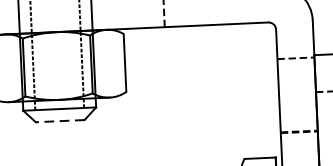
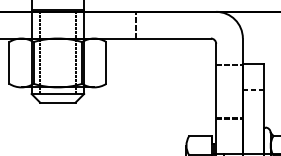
line: (59, 120) -> (57, 102), dashed -> solid

